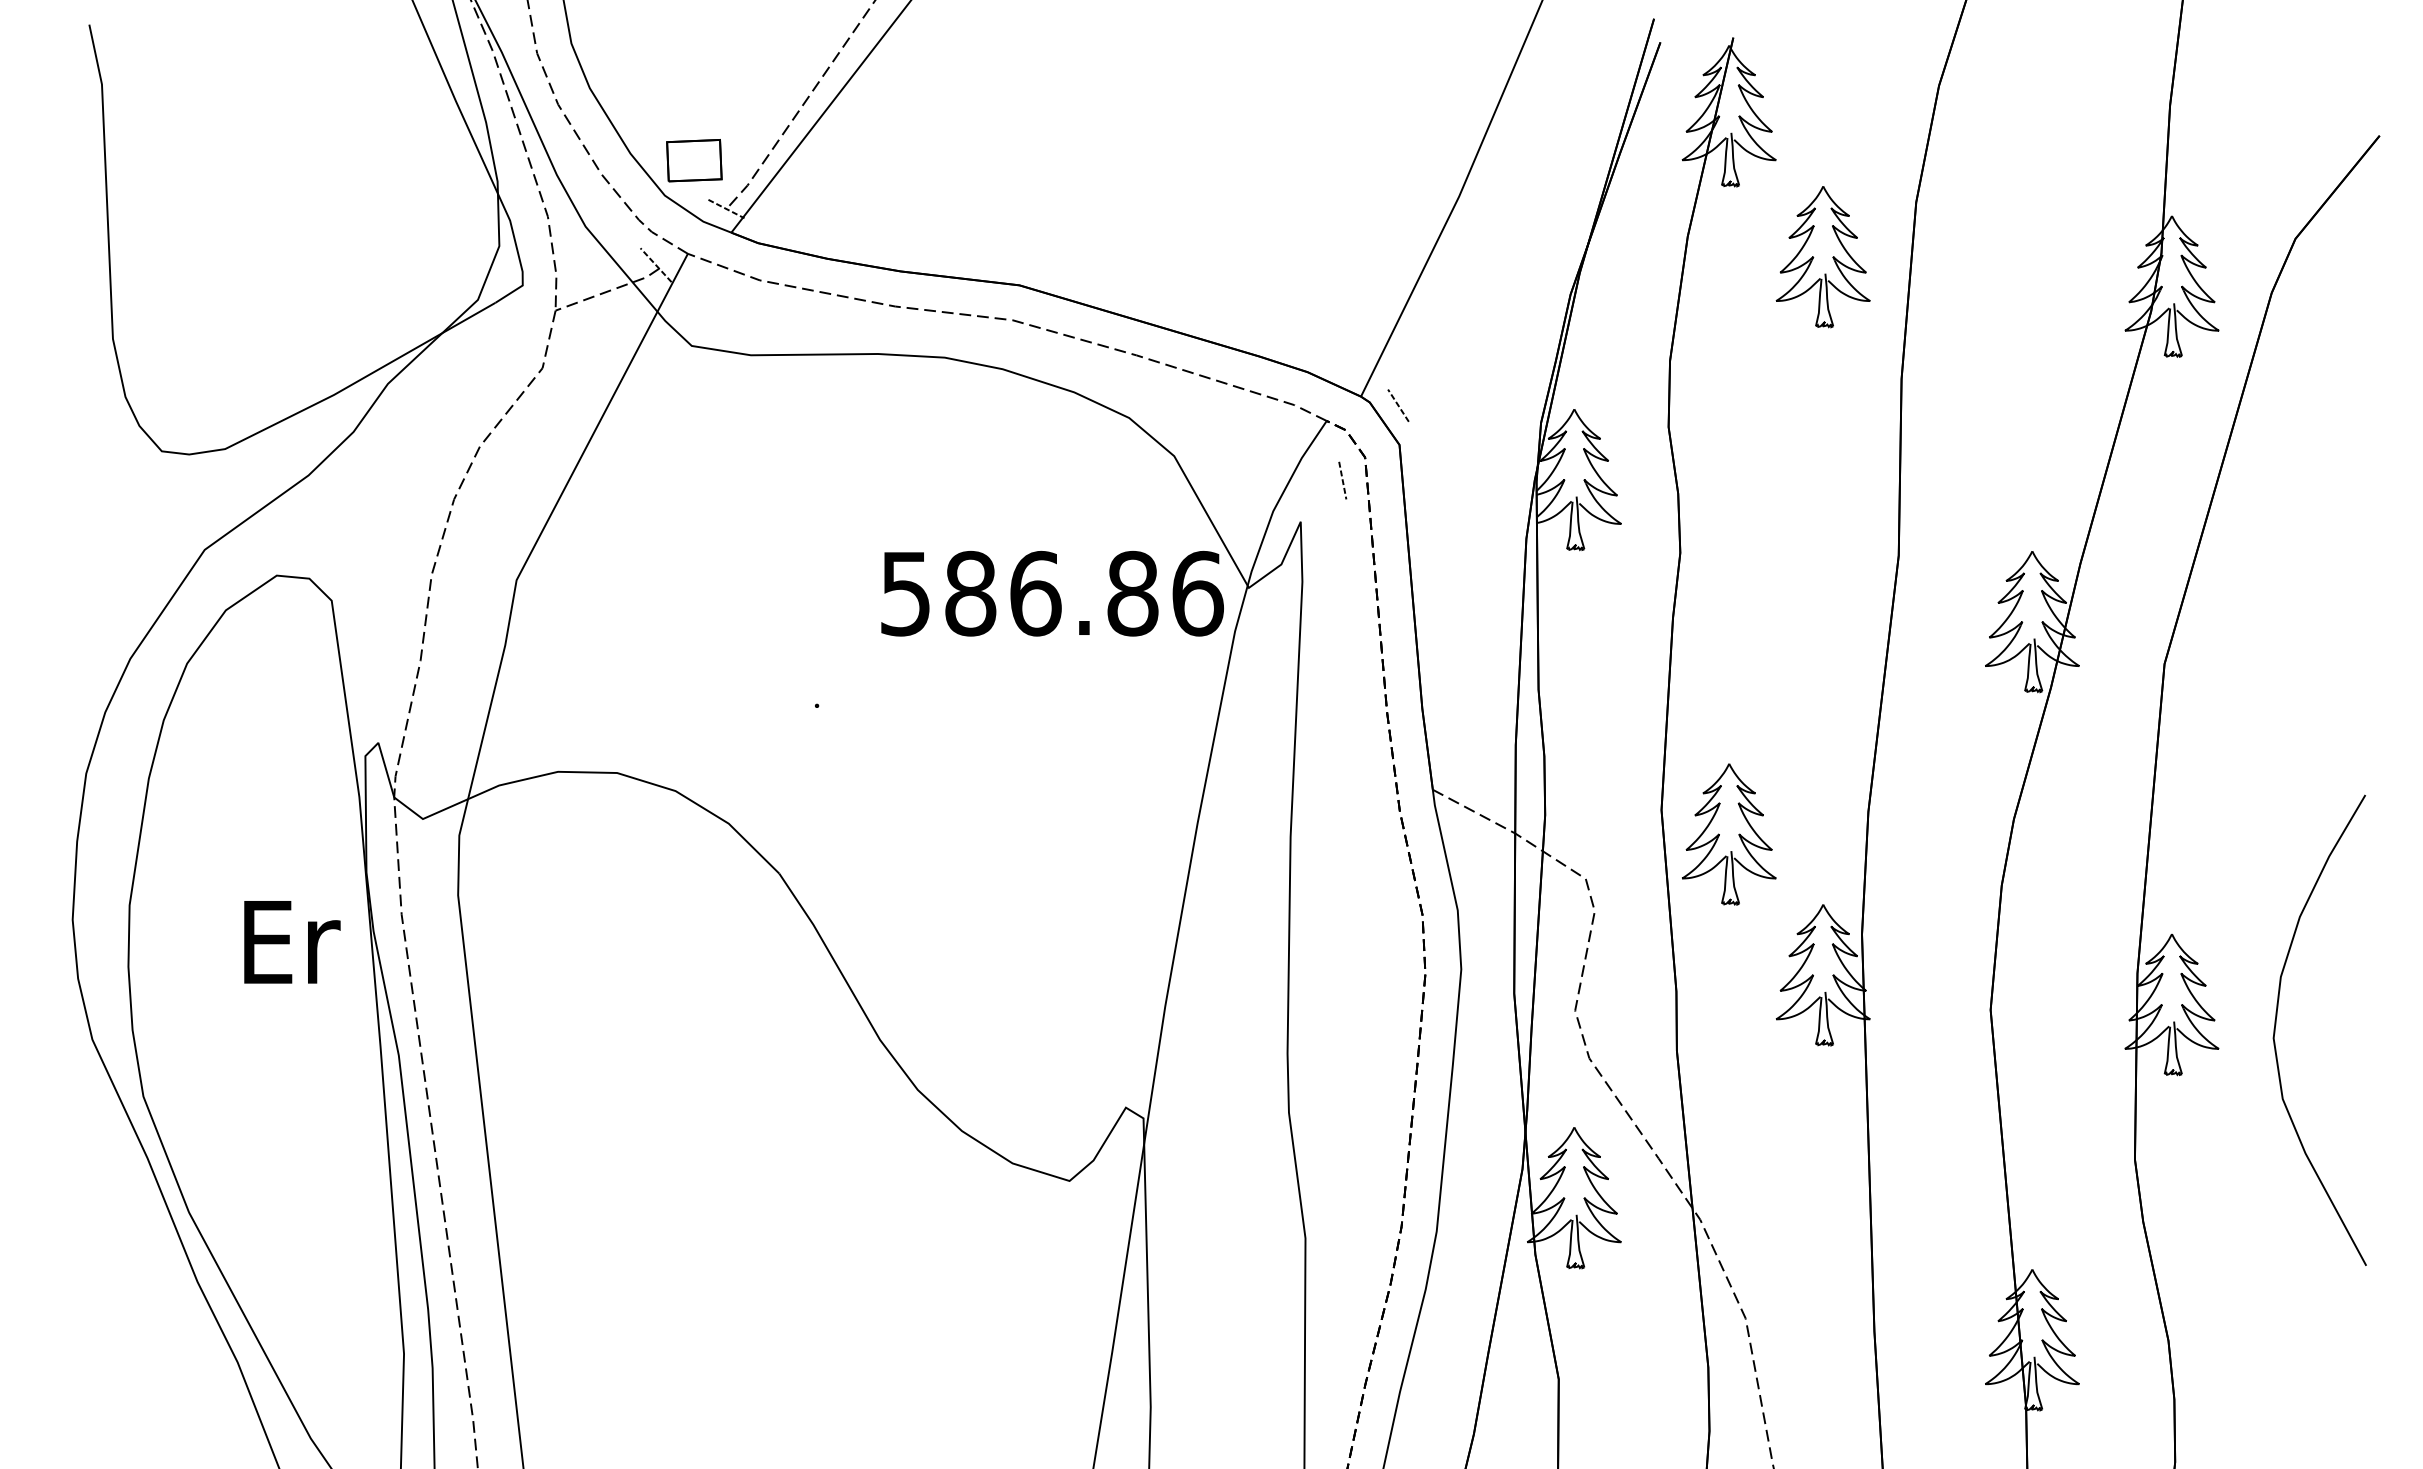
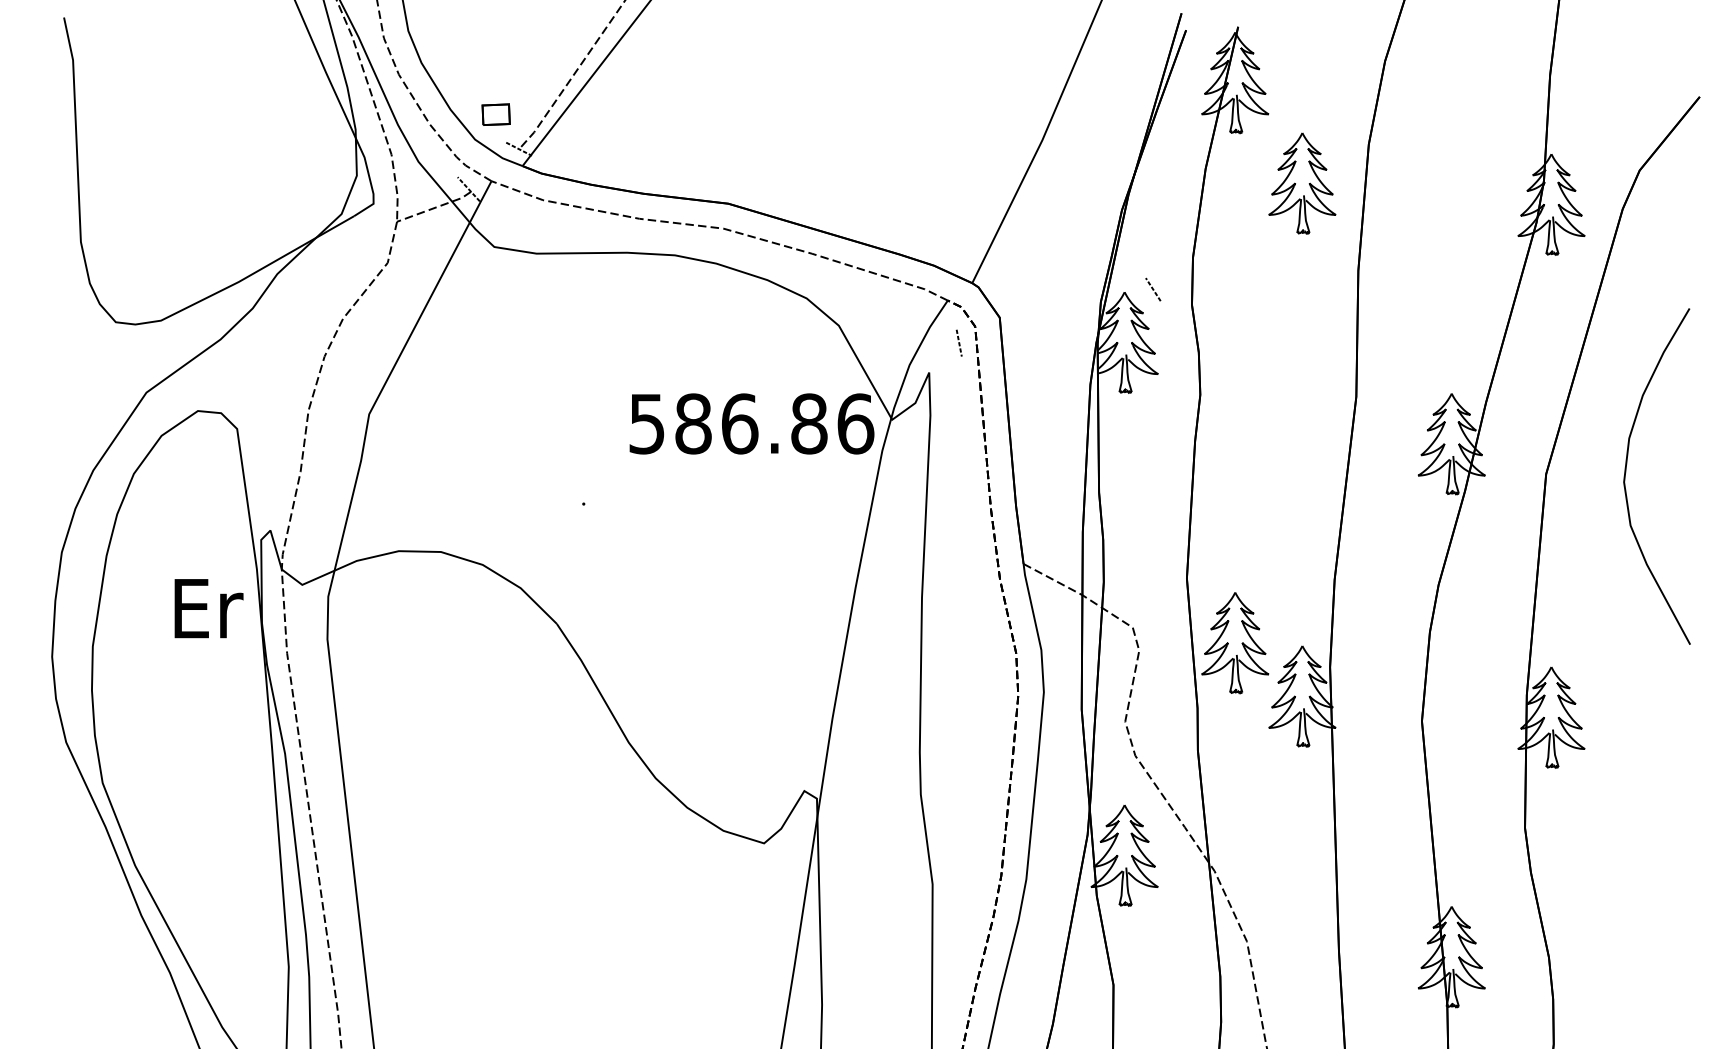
part: (694, 160) -> (496, 114), size x0.7
line: (1398, 405) -> (1153, 289), moved
part: (1729, 834) -> (1235, 643), moved
text: (292, 942) -> (209, 608), moved
curve: (2276, 1025) -> (1626, 473), moved

